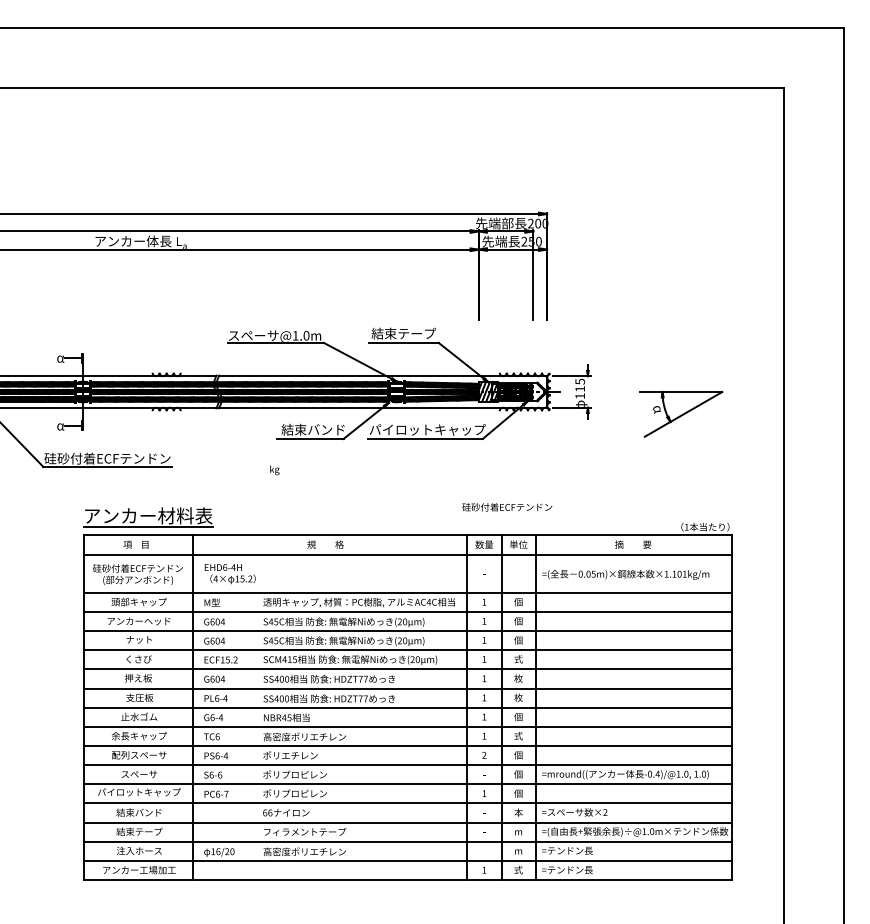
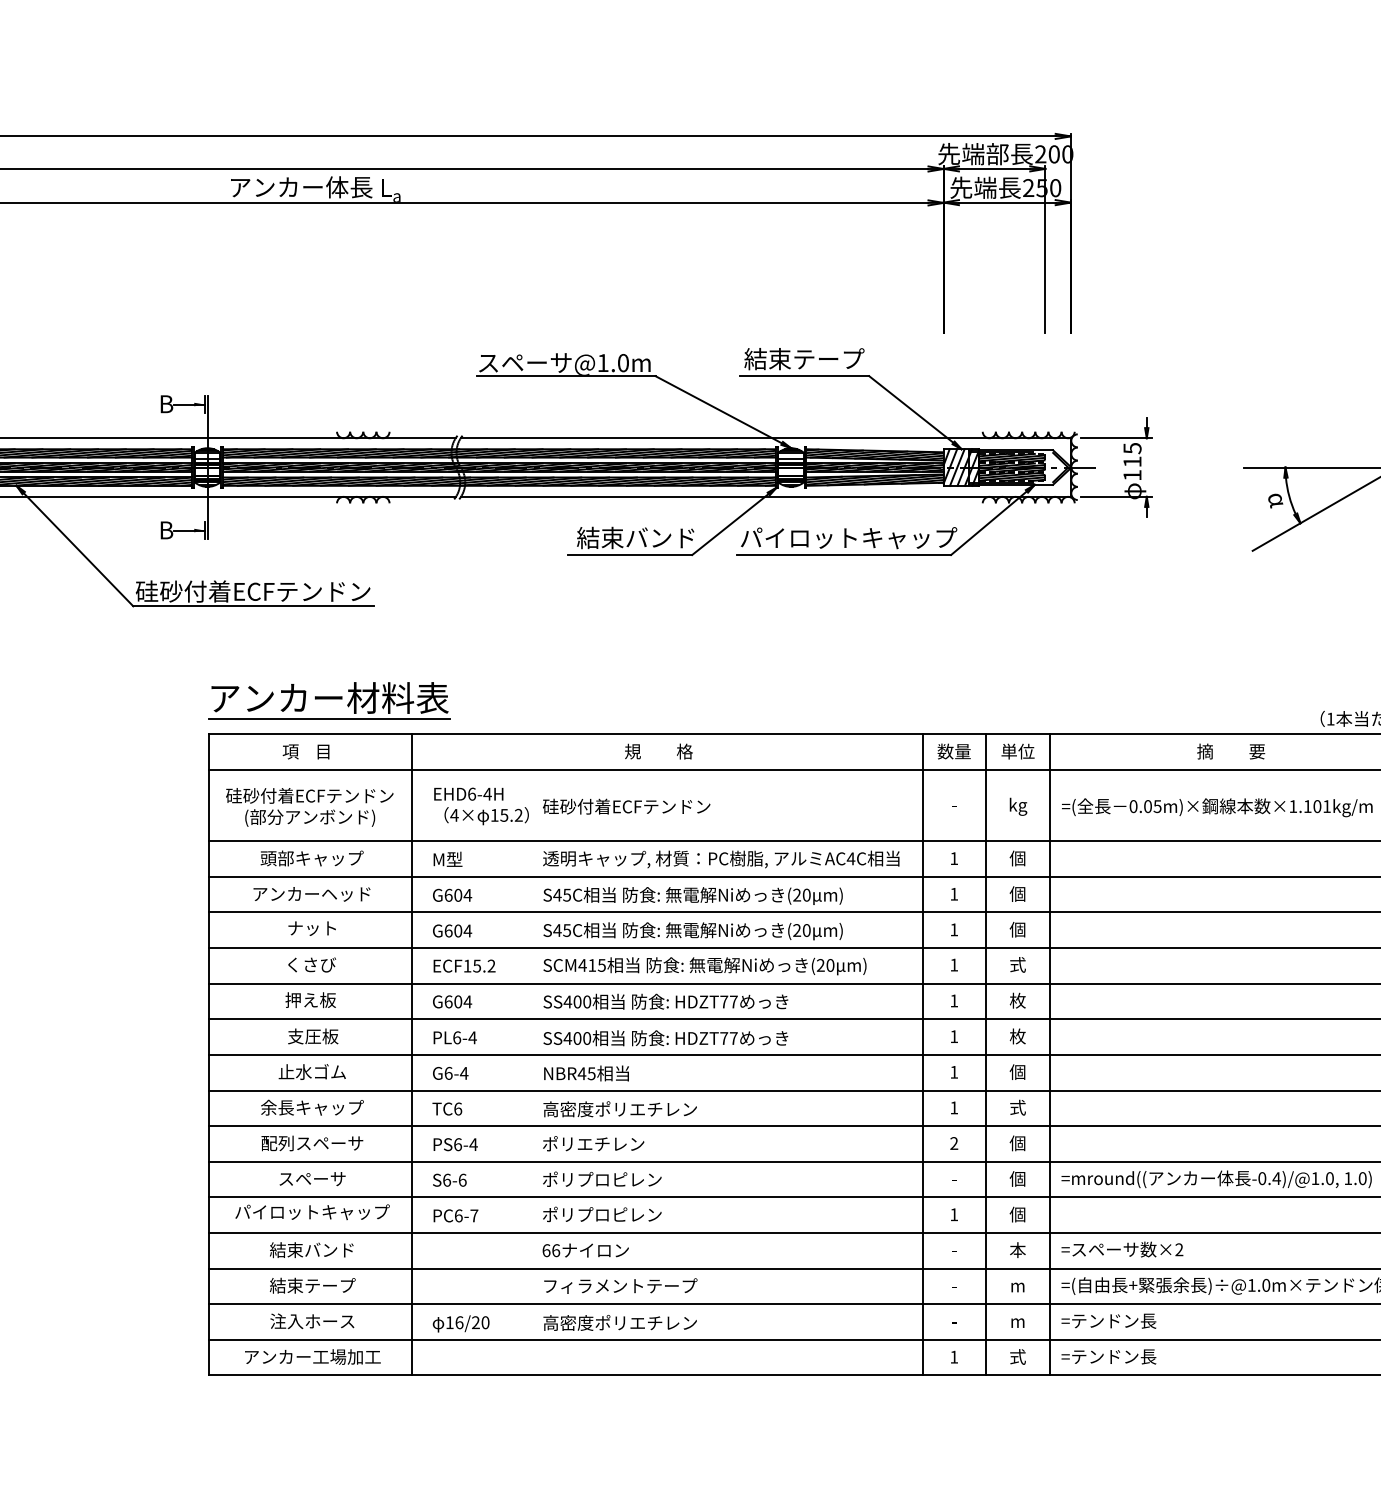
text: (60, 357) -> (165, 403), α -> B
text: (60, 425) -> (165, 529), α -> B
text: (274, 470) -> (1017, 807), moved
text: (507, 507) -> (627, 807), moved

